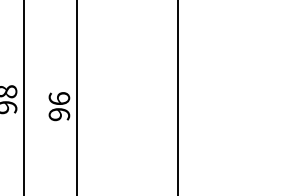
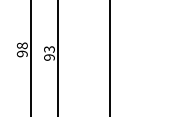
text: (59, 98) -> (49, 49), 96 -> 93

